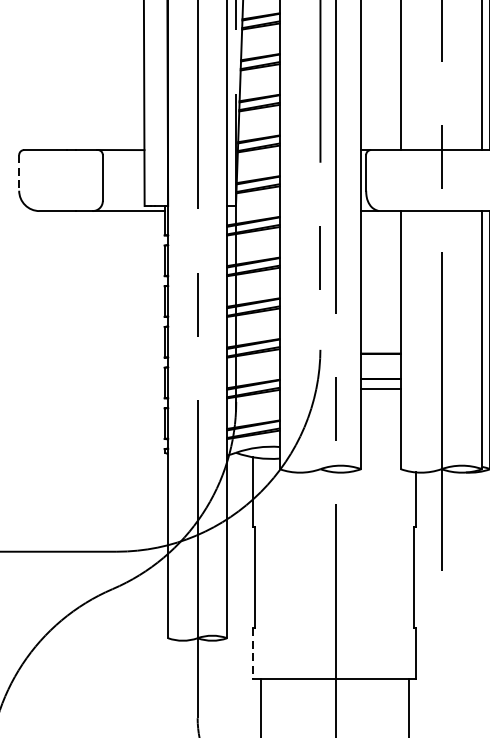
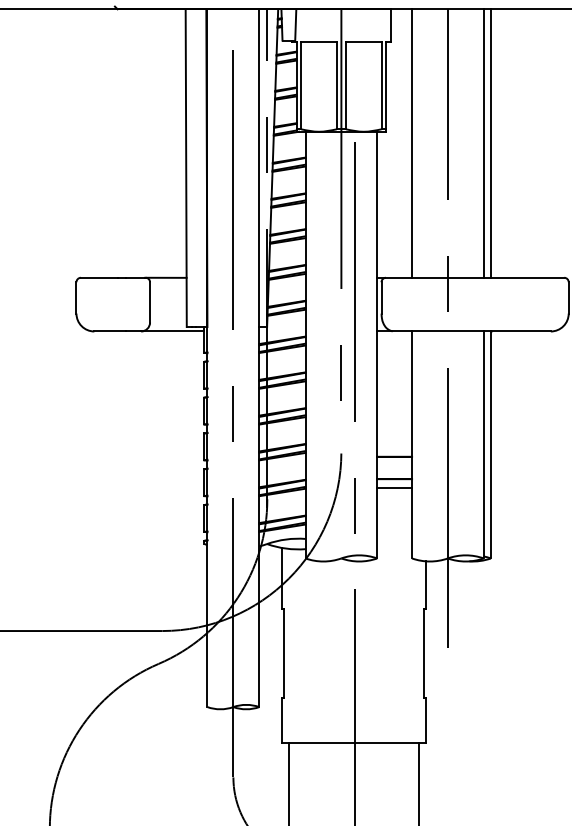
line: (19, 172) -> (76, 297), dashed -> solid
line: (253, 654) -> (282, 721), dashed -> solid

